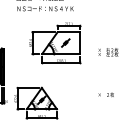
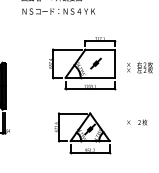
part: (55, 42) -> (82, 63), moved
part: (35, 103) -> (82, 133), moved

